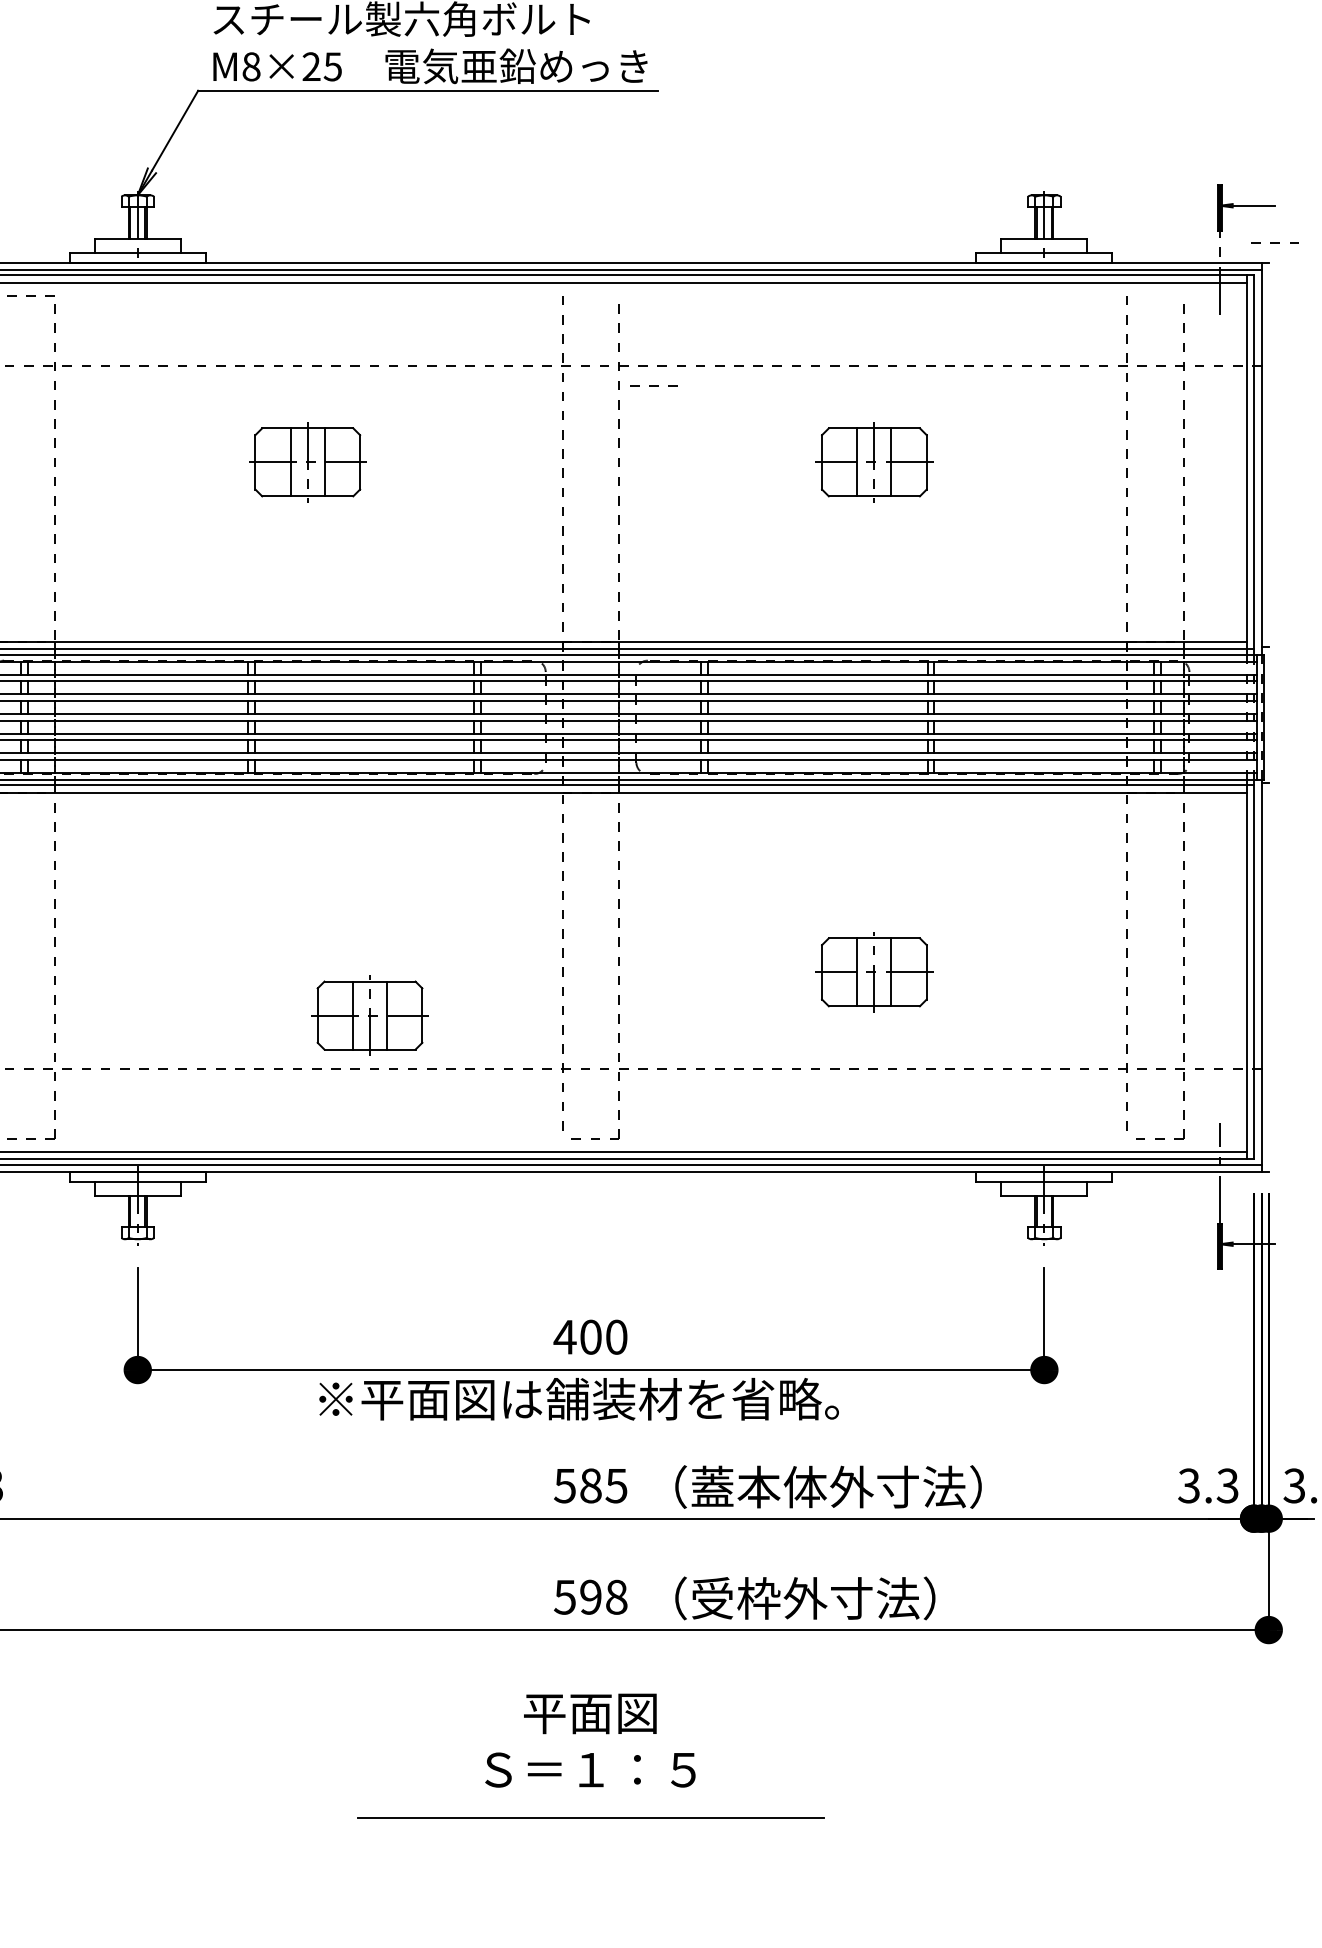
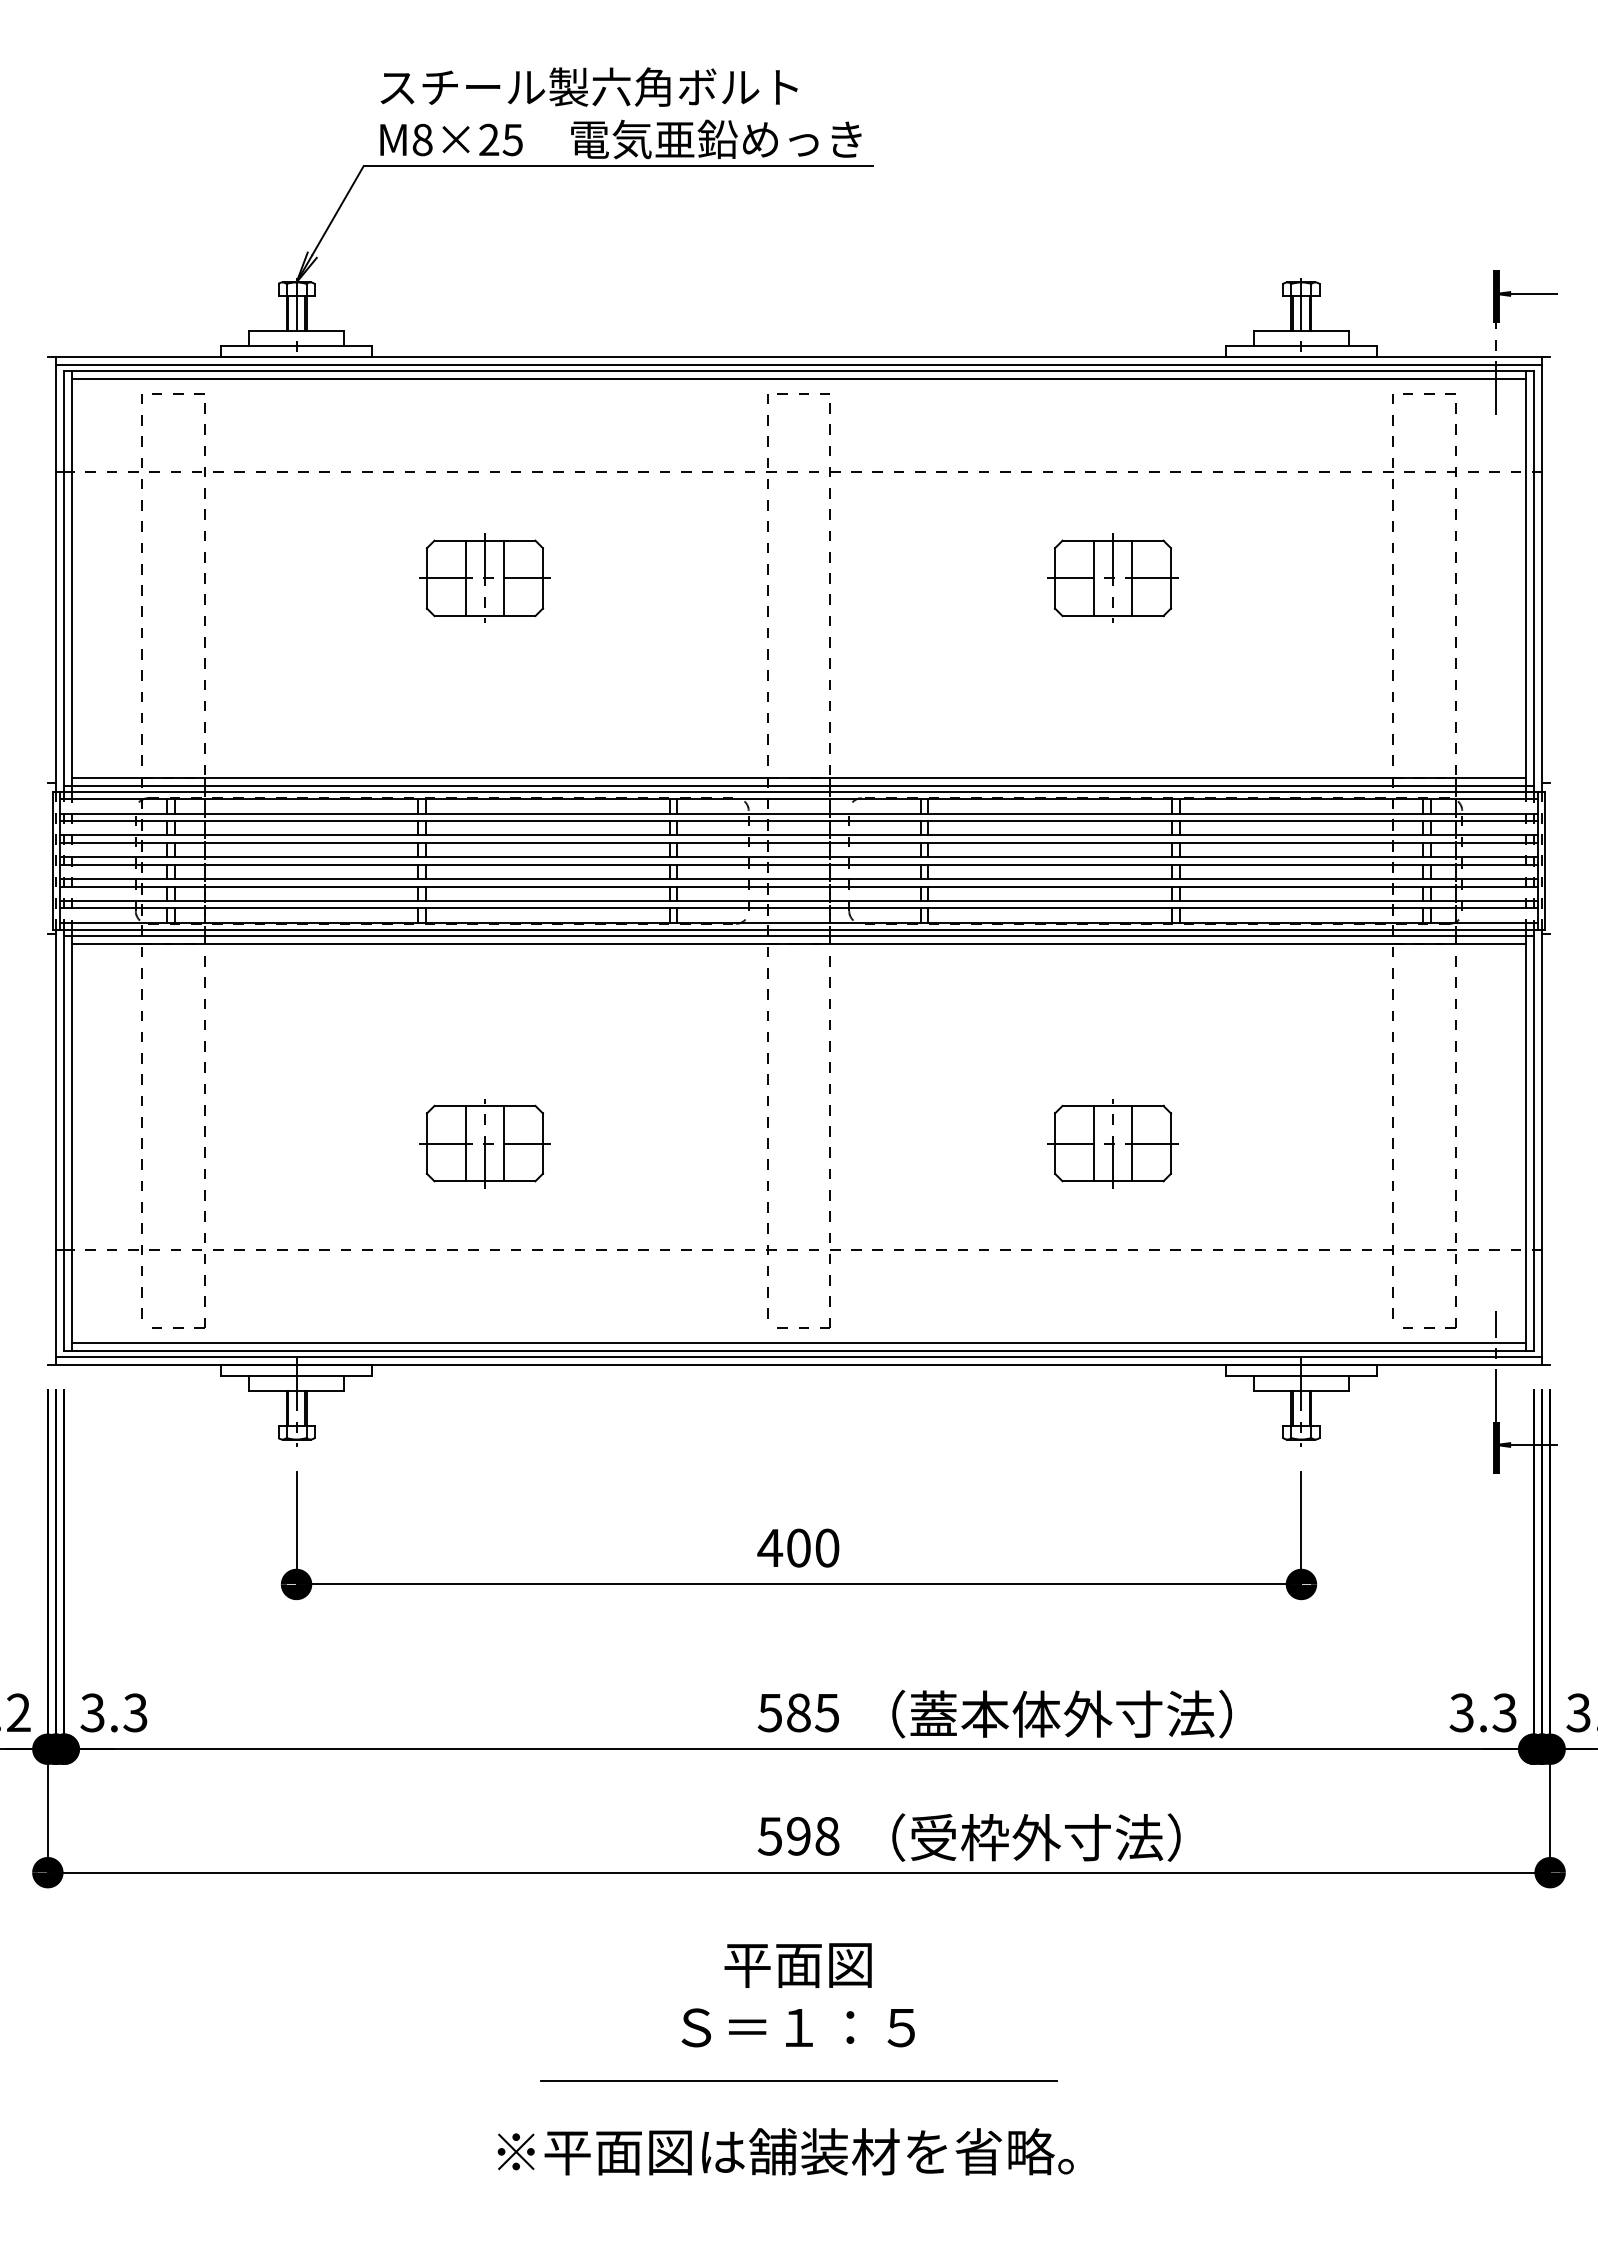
line: (1275, 243) -> (1429, 393), moved
line: (653, 385) -> (803, 393), moved
part: (369, 1015) -> (484, 1143), moved
text: (578, 1398) -> (785, 2151), moved

